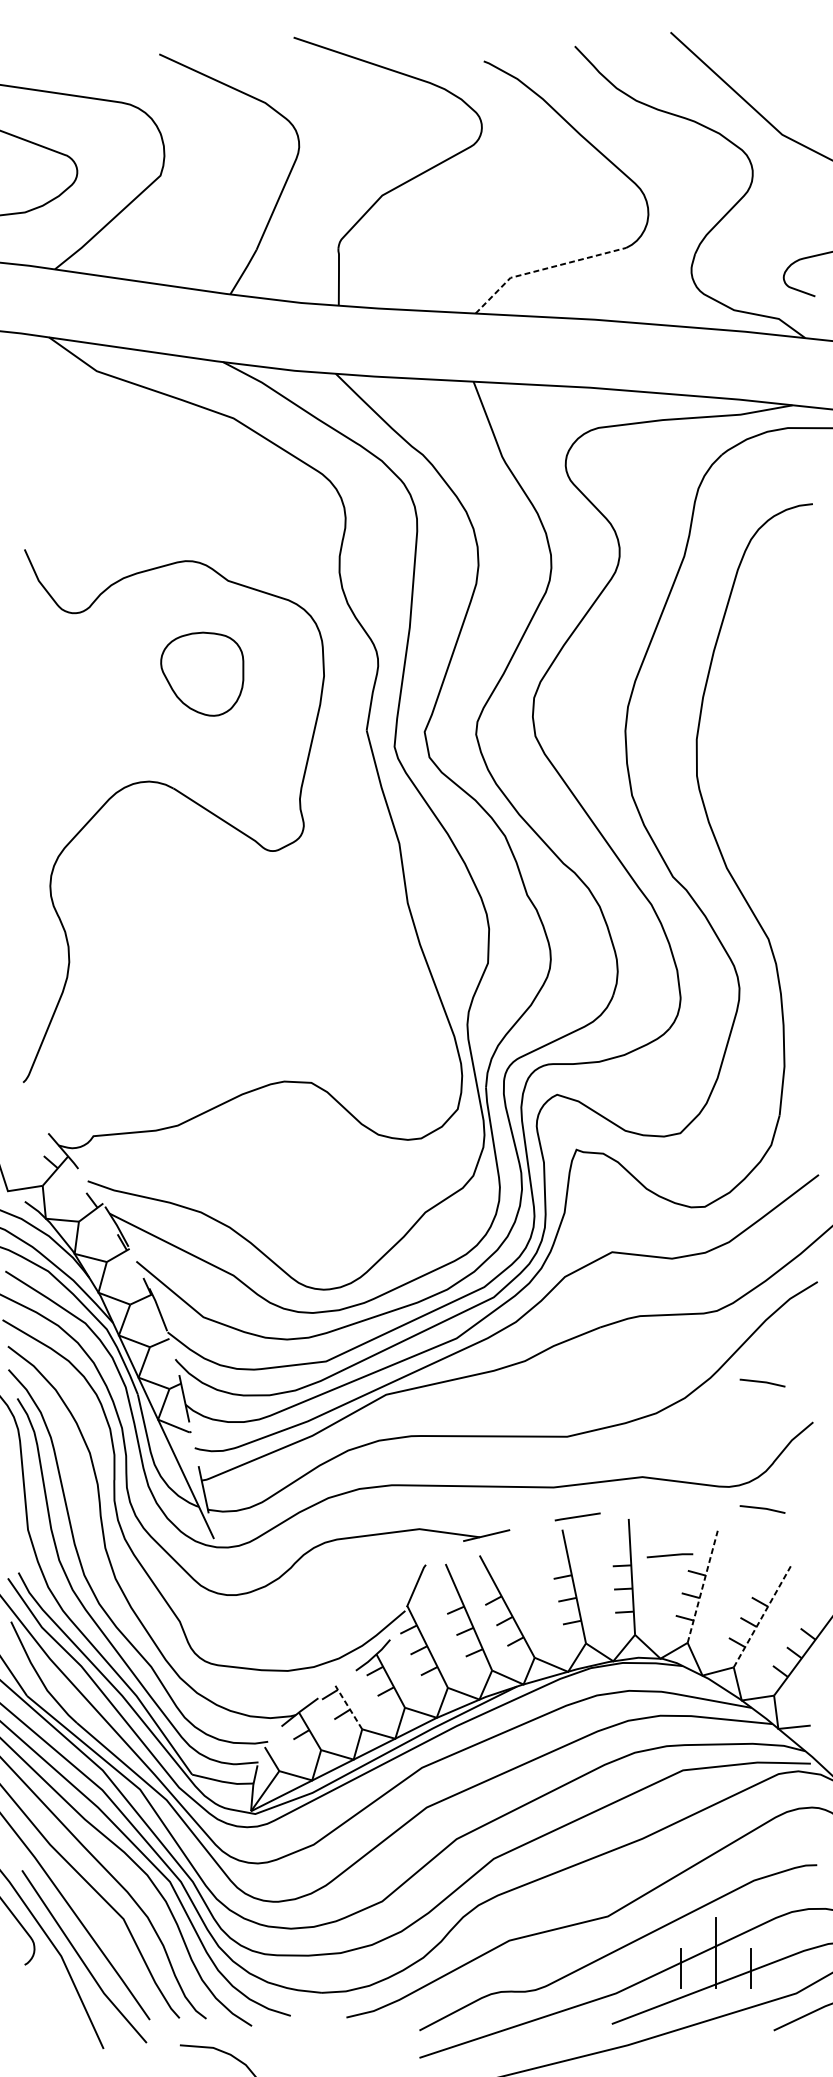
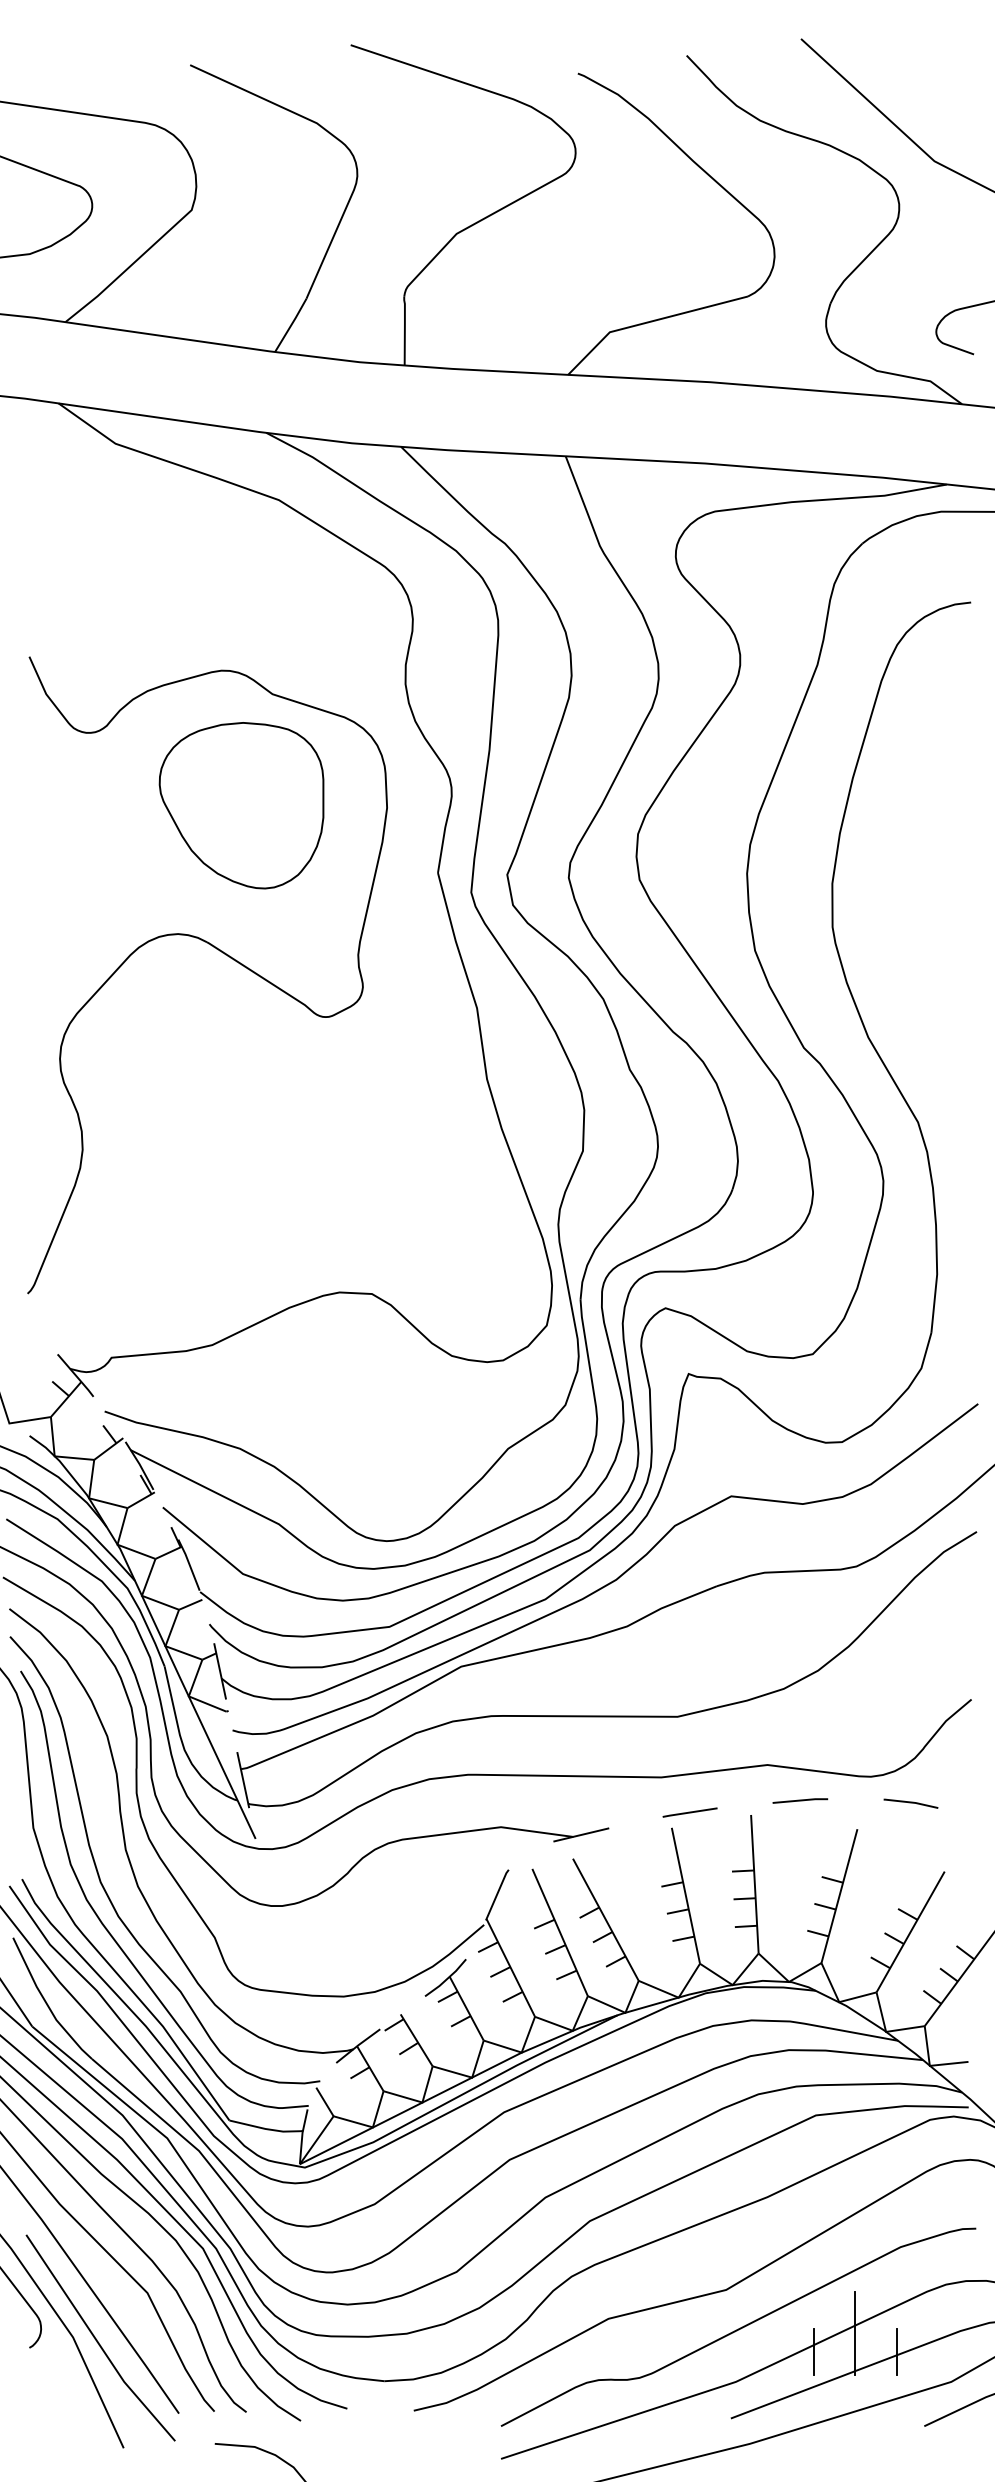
line: (543, 269) -> (649, 322), dashed -> solid
part: (202, 673) -> (241, 805), size x1.67
line: (762, 1382) -> (910, 1652), removed
line: (670, 1555) -> (800, 1800), moved
line: (702, 1586) -> (839, 1895), dashed -> solid
line: (762, 1616) -> (910, 1931), dashed -> solid
line: (348, 1707) -> (416, 2040), dashed -> solid

